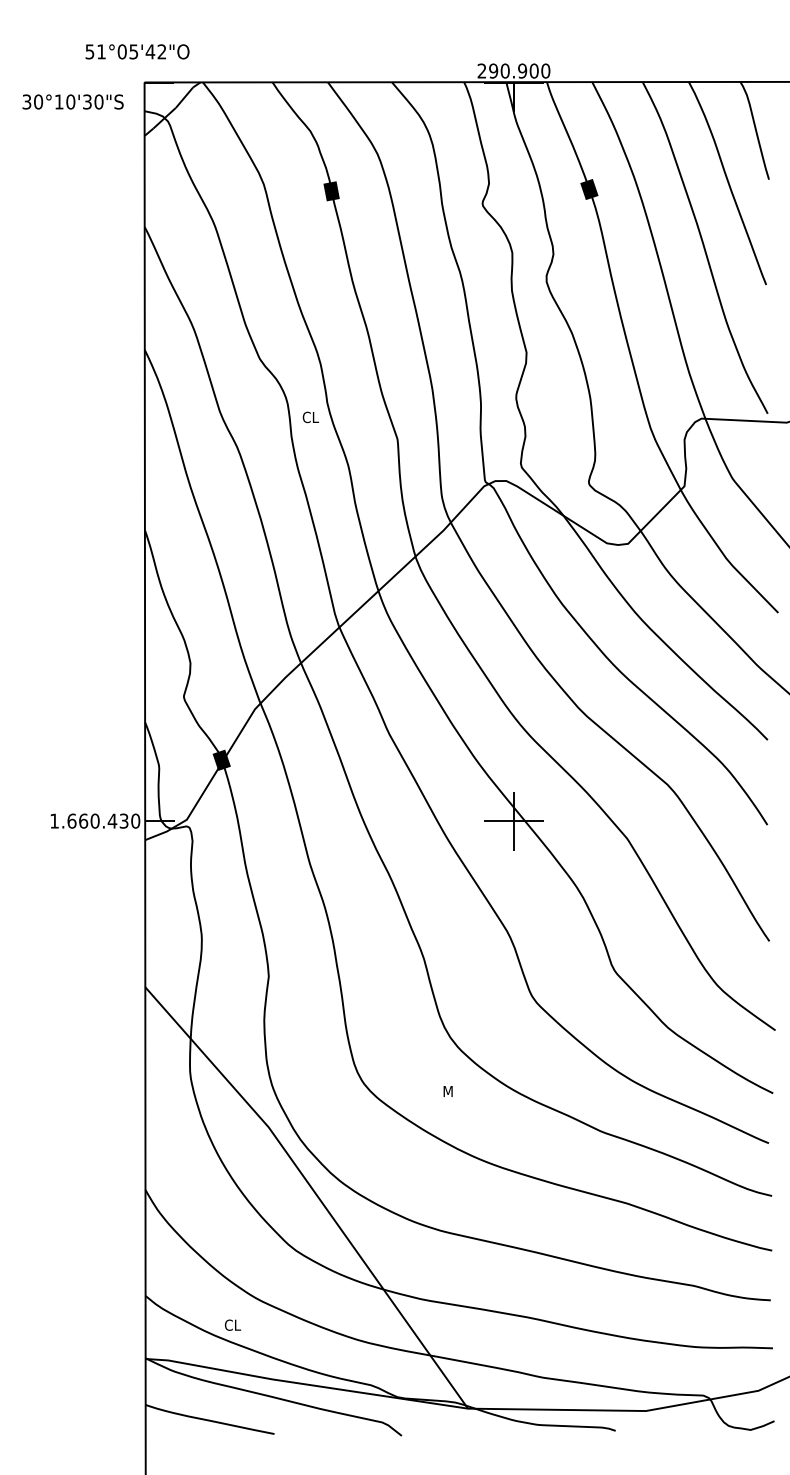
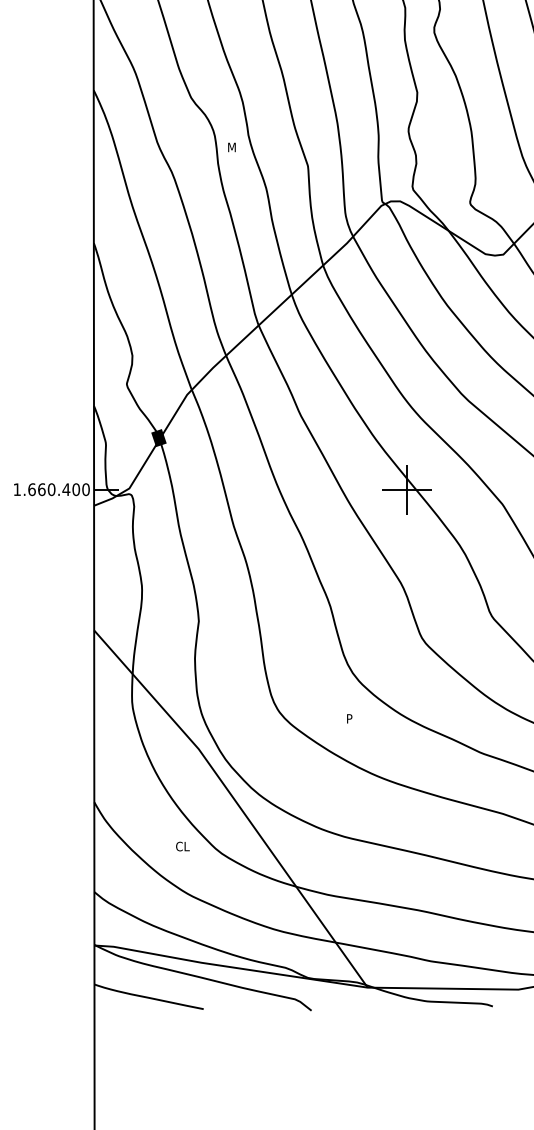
text: (310, 417) -> (234, 147), CL -> M
text: (123, 820) -> (75, 489), 1.660.430 -> 1.660.400
text: (448, 1091) -> (351, 718), M -> P
text: (232, 1324) -> (182, 845), moved

